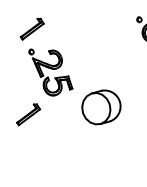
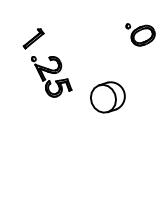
part: (100, 107) -> (107, 97), moved
part: (28, 114) -> (33, 114), removed

